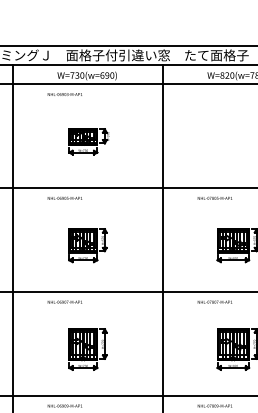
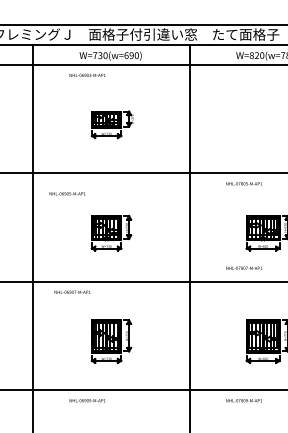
text: (65, 198) -> (67, 193), moved
text: (65, 301) -> (72, 291), moved
text: (214, 301) -> (243, 267), moved

